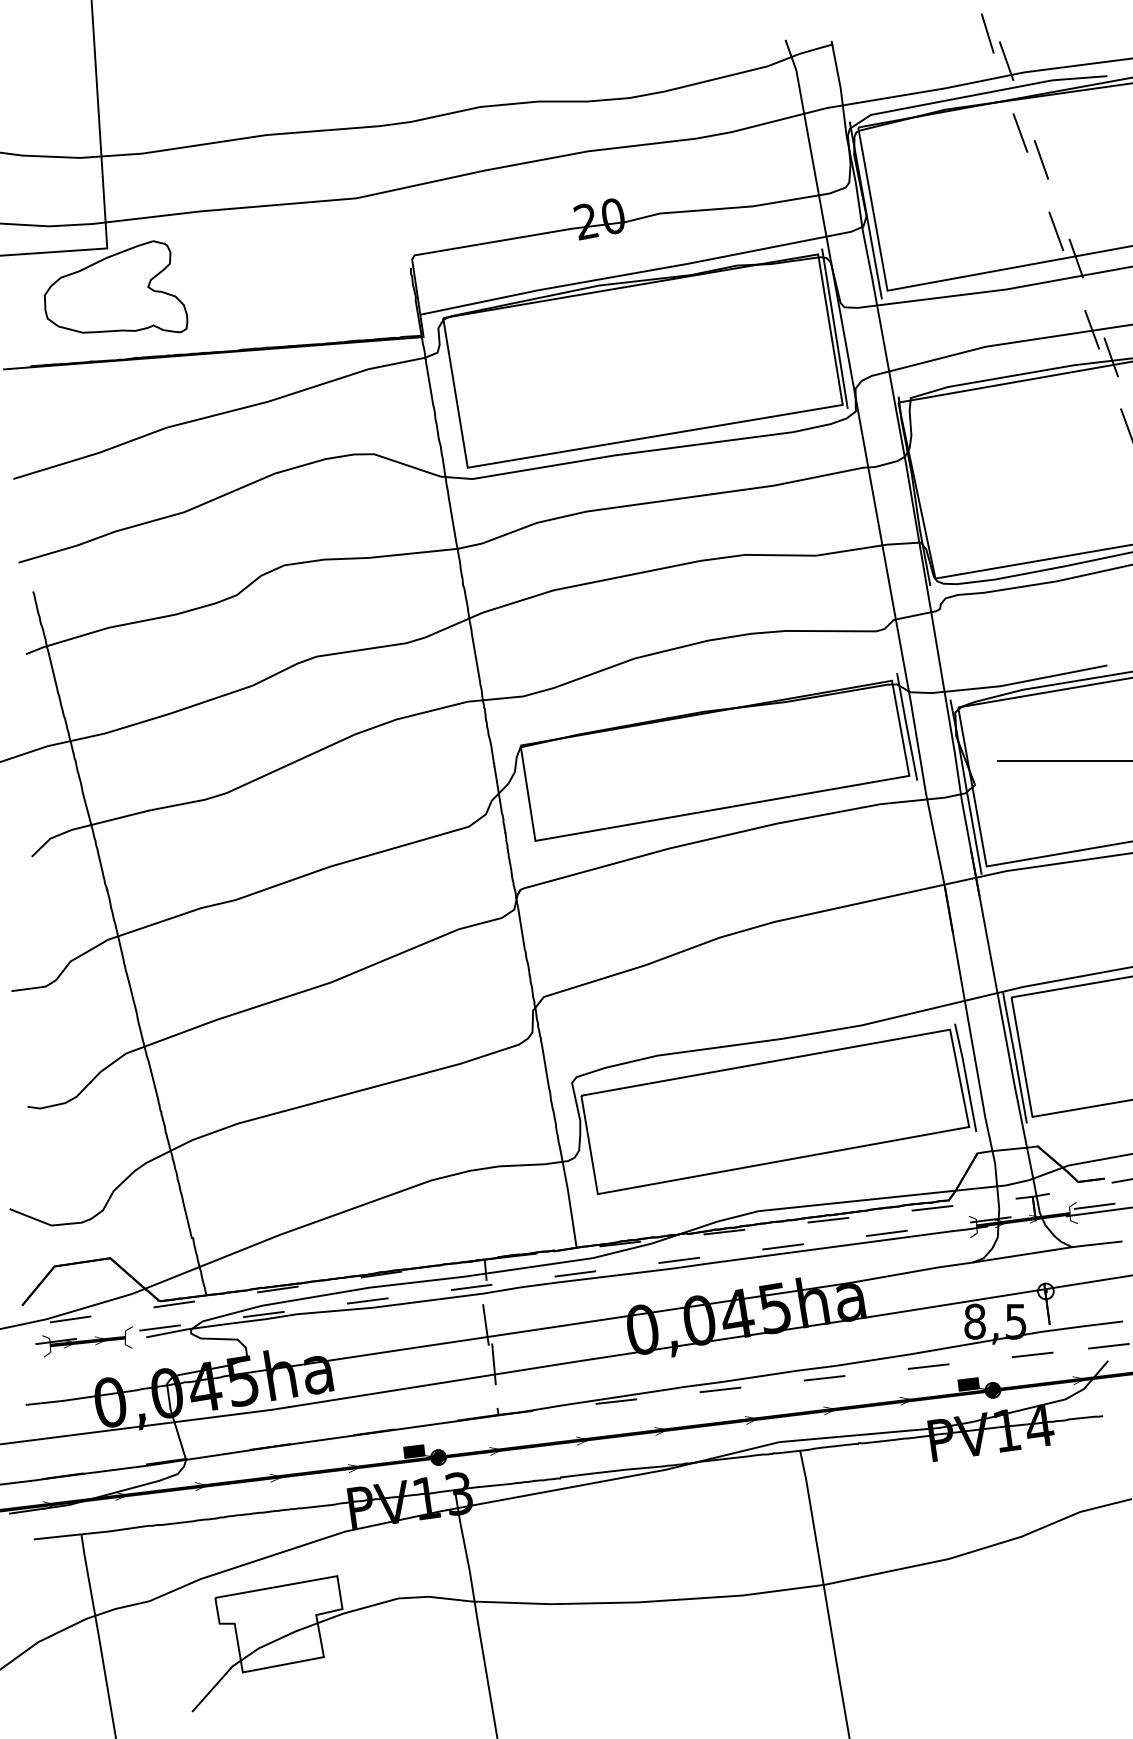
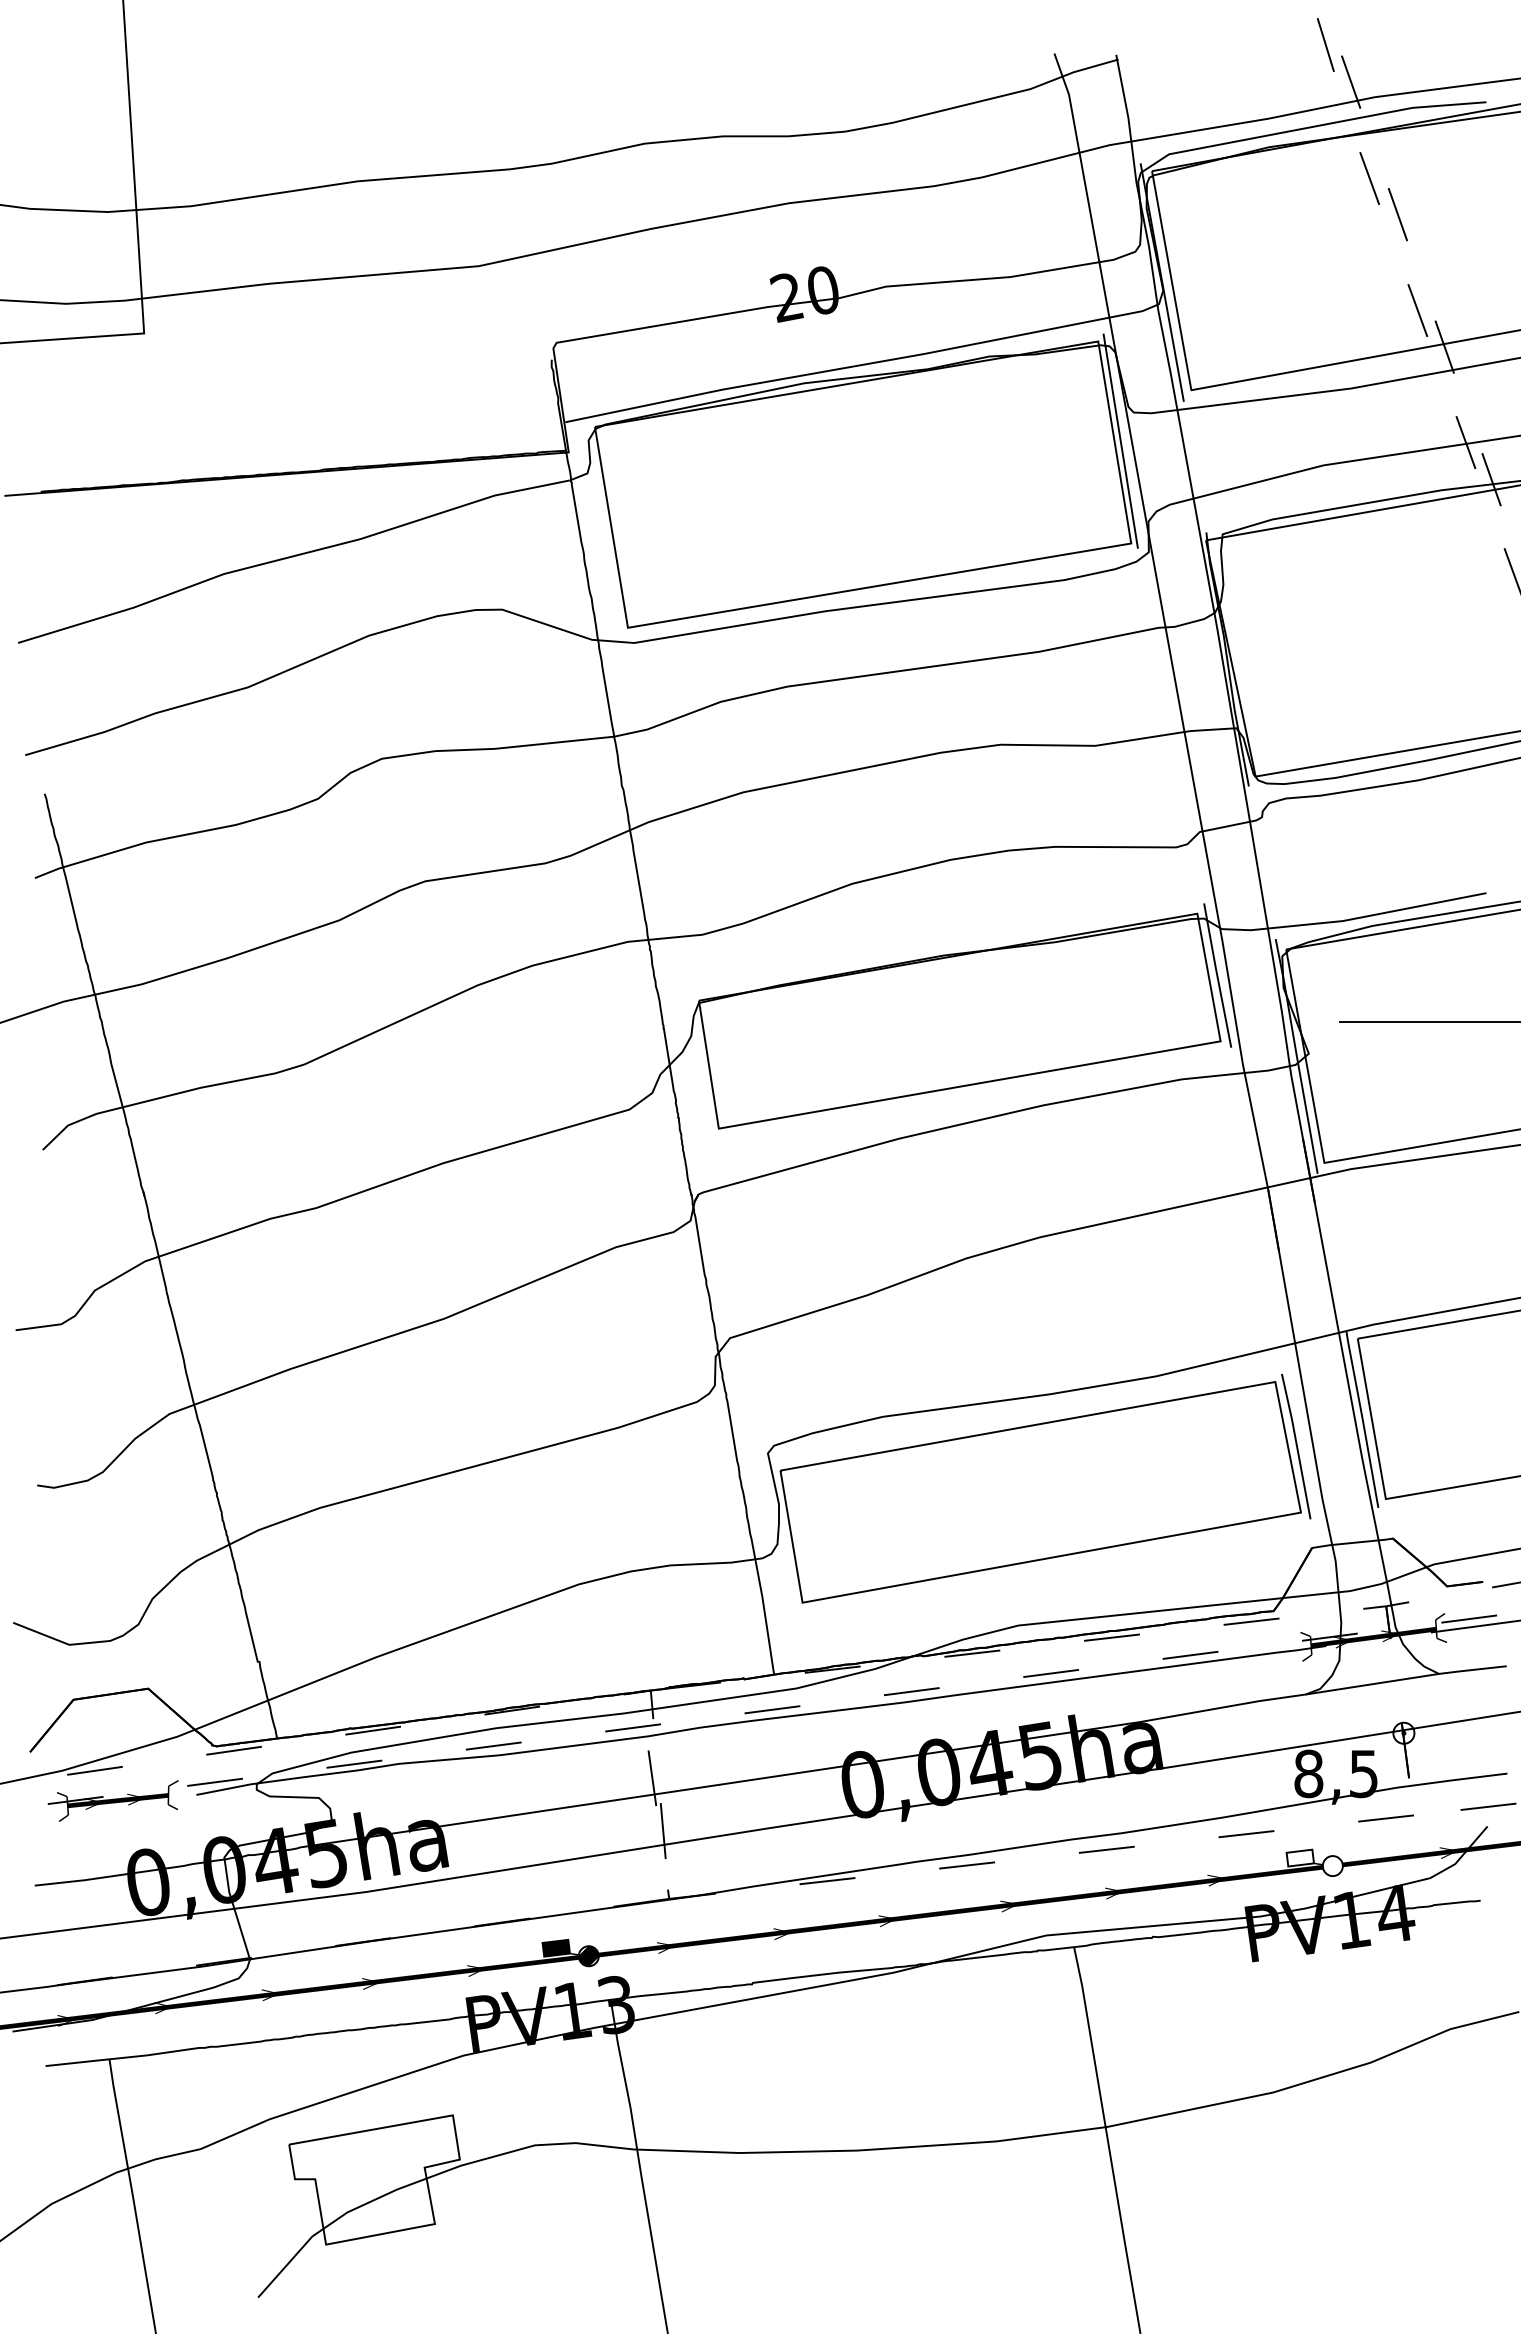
part: (115, 286) -> (155, 384), removed
fill: (968, 1383) -> (1300, 1857), removed
hatch: (992, 1390) -> (1332, 1866), removed

